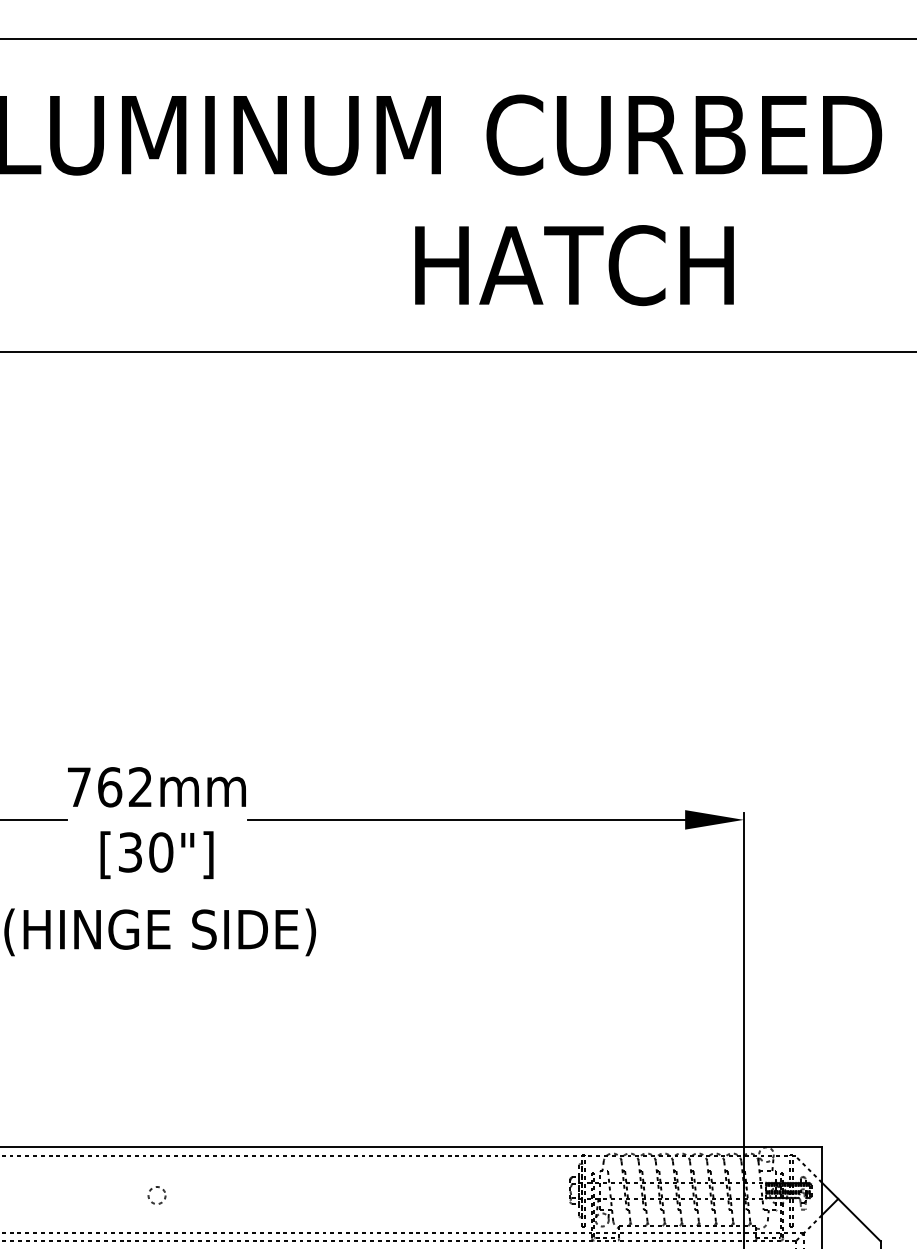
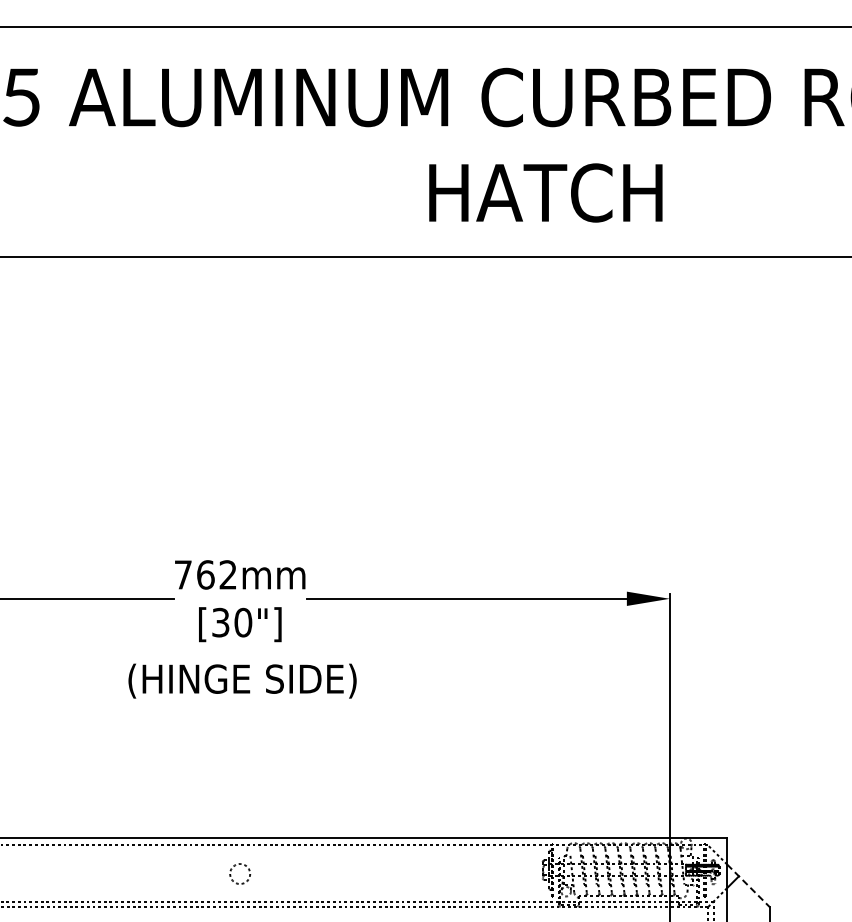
circle: (157, 1195) -> (240, 873), size x1.6
line: (851, 1212) -> (748, 886), solid -> dashed

